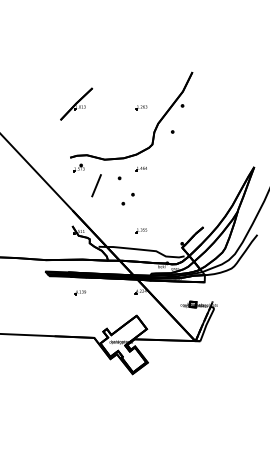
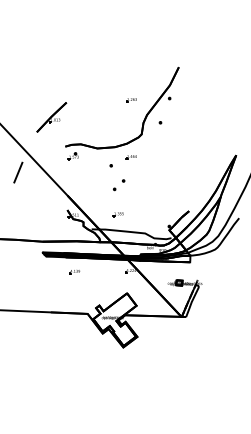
part: (76, 103) -> (51, 116), moved
line: (96, 185) -> (18, 172), moved
part: (141, 230) -> (118, 214), moved

